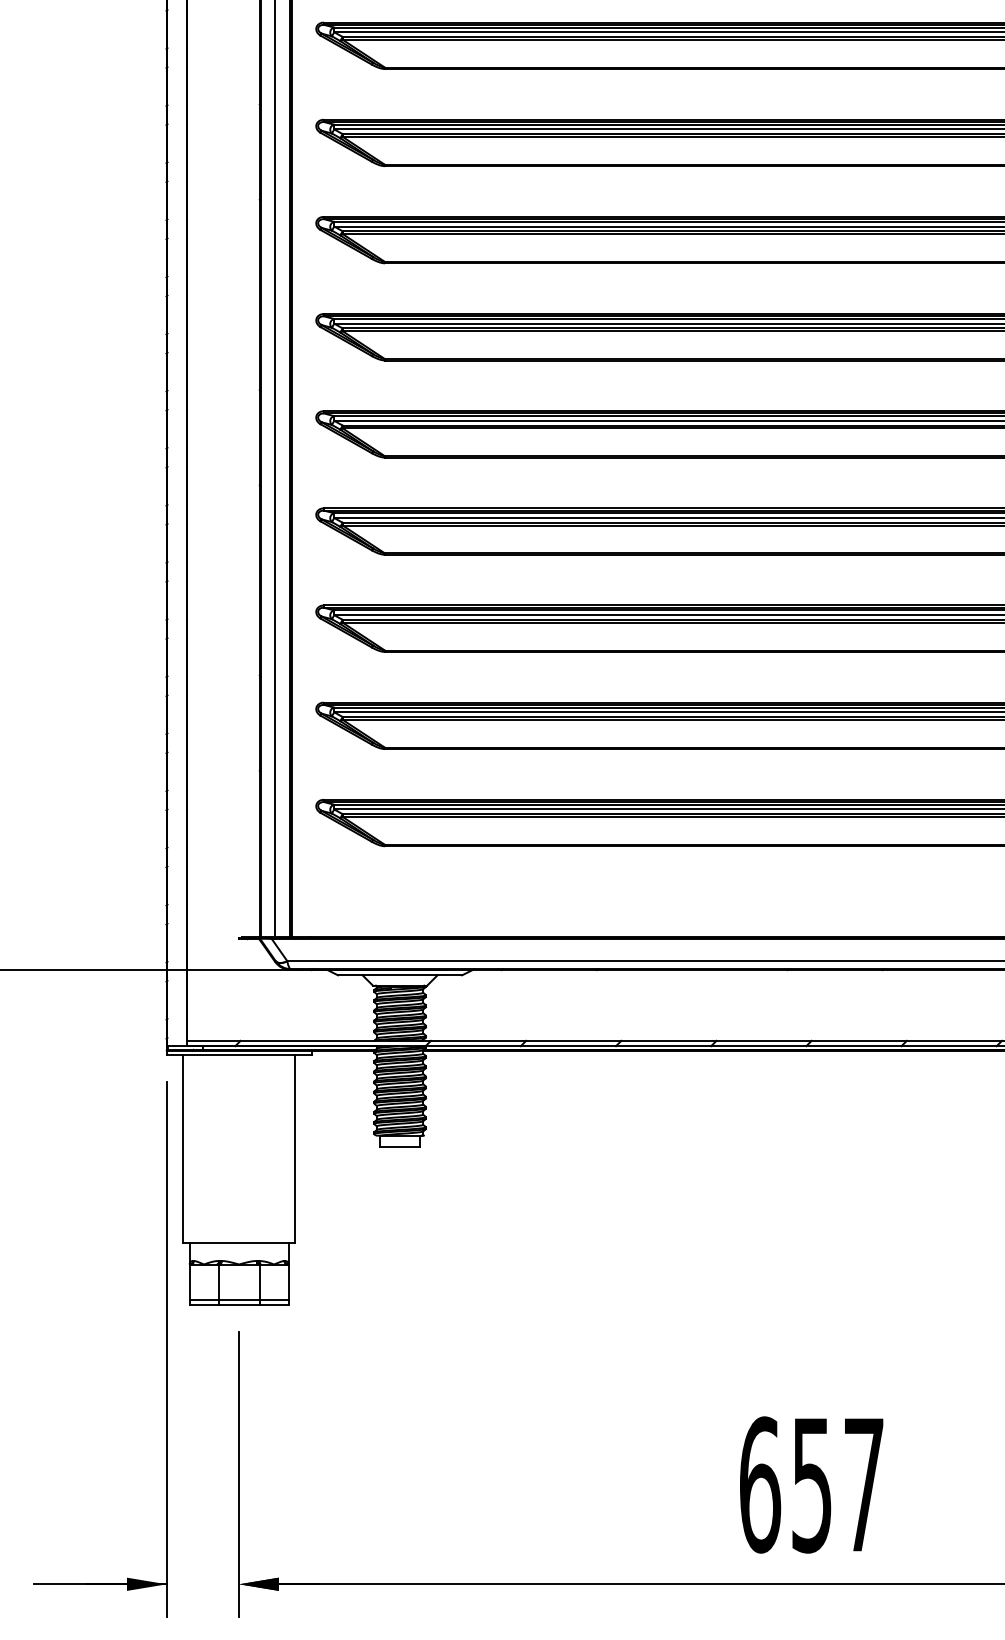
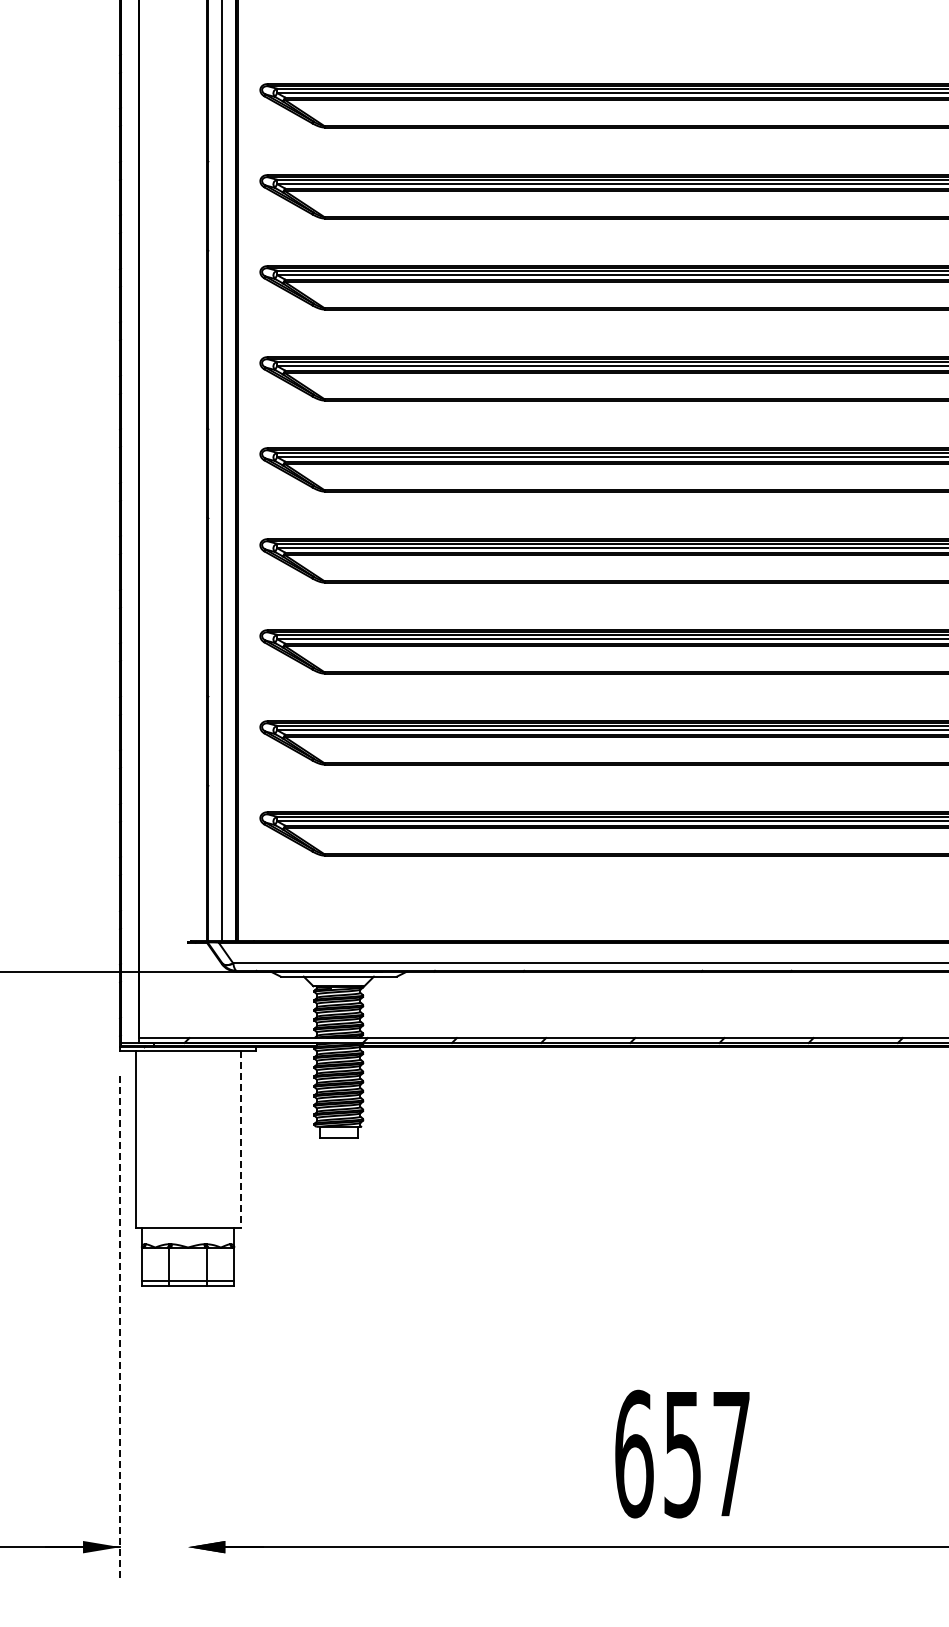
line: (295, 1150) -> (240, 1140), solid -> dashed
line: (166, 1349) -> (120, 1327), solid -> dashed
line: (239, 1474) -> (188, 1444), removed
text: (811, 1484) -> (682, 1453), moved

